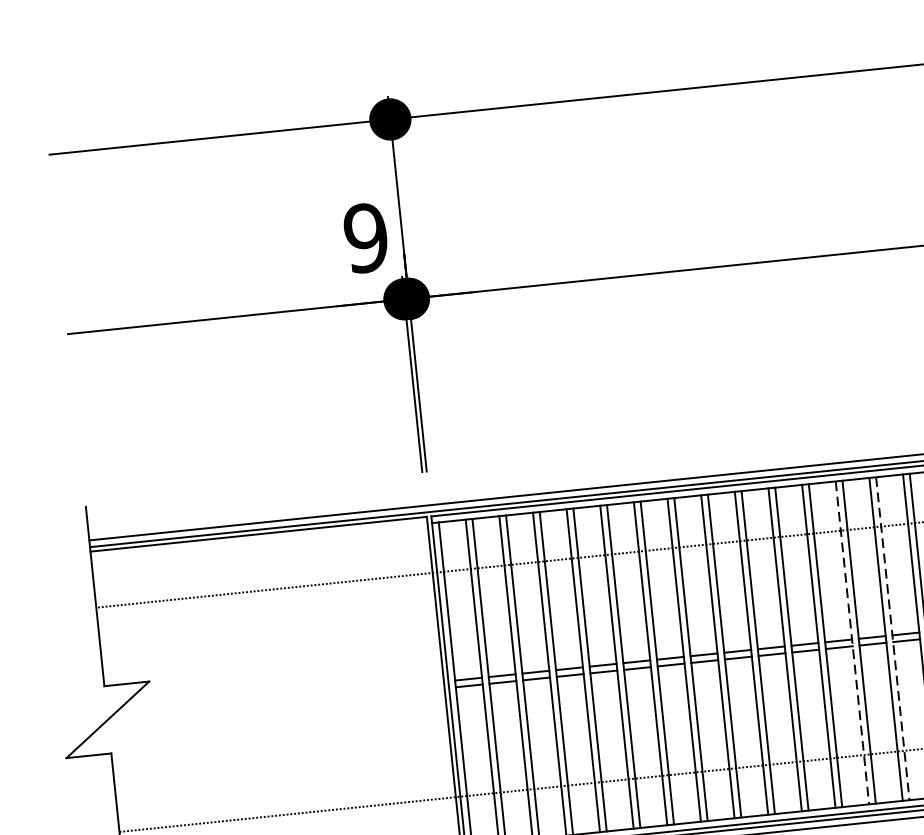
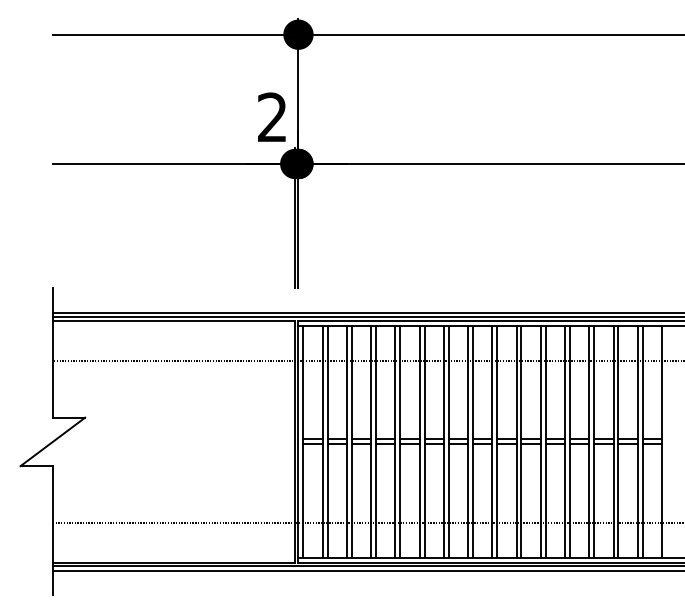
text: (366, 238) -> (272, 117), 9 -> 2
line: (893, 639) -> (618, 442), dashed -> solid
line: (852, 643) -> (589, 442), dashed -> solid

